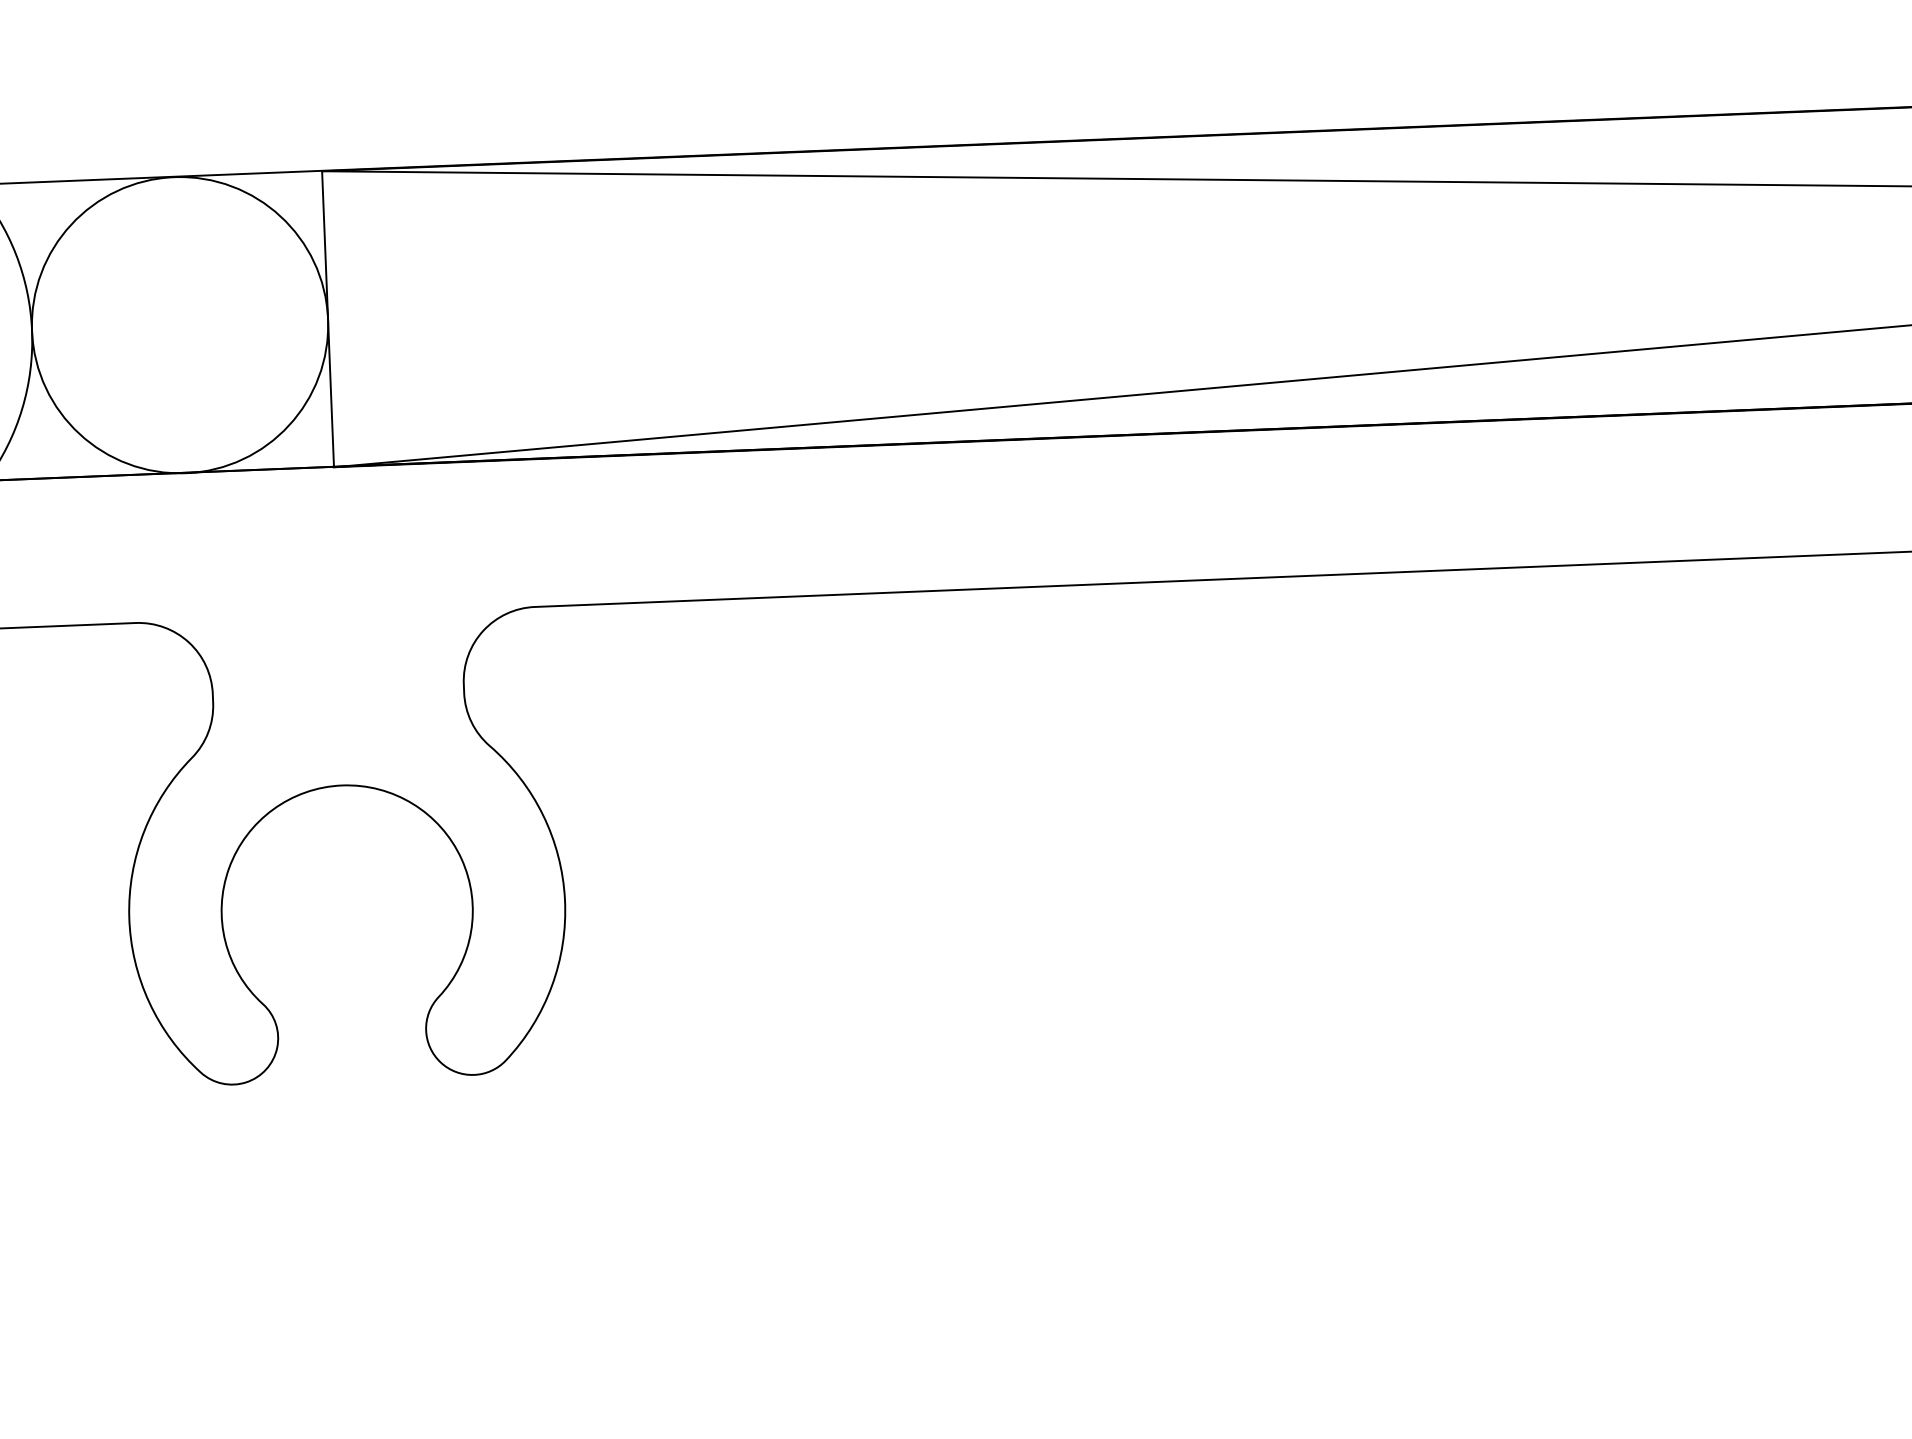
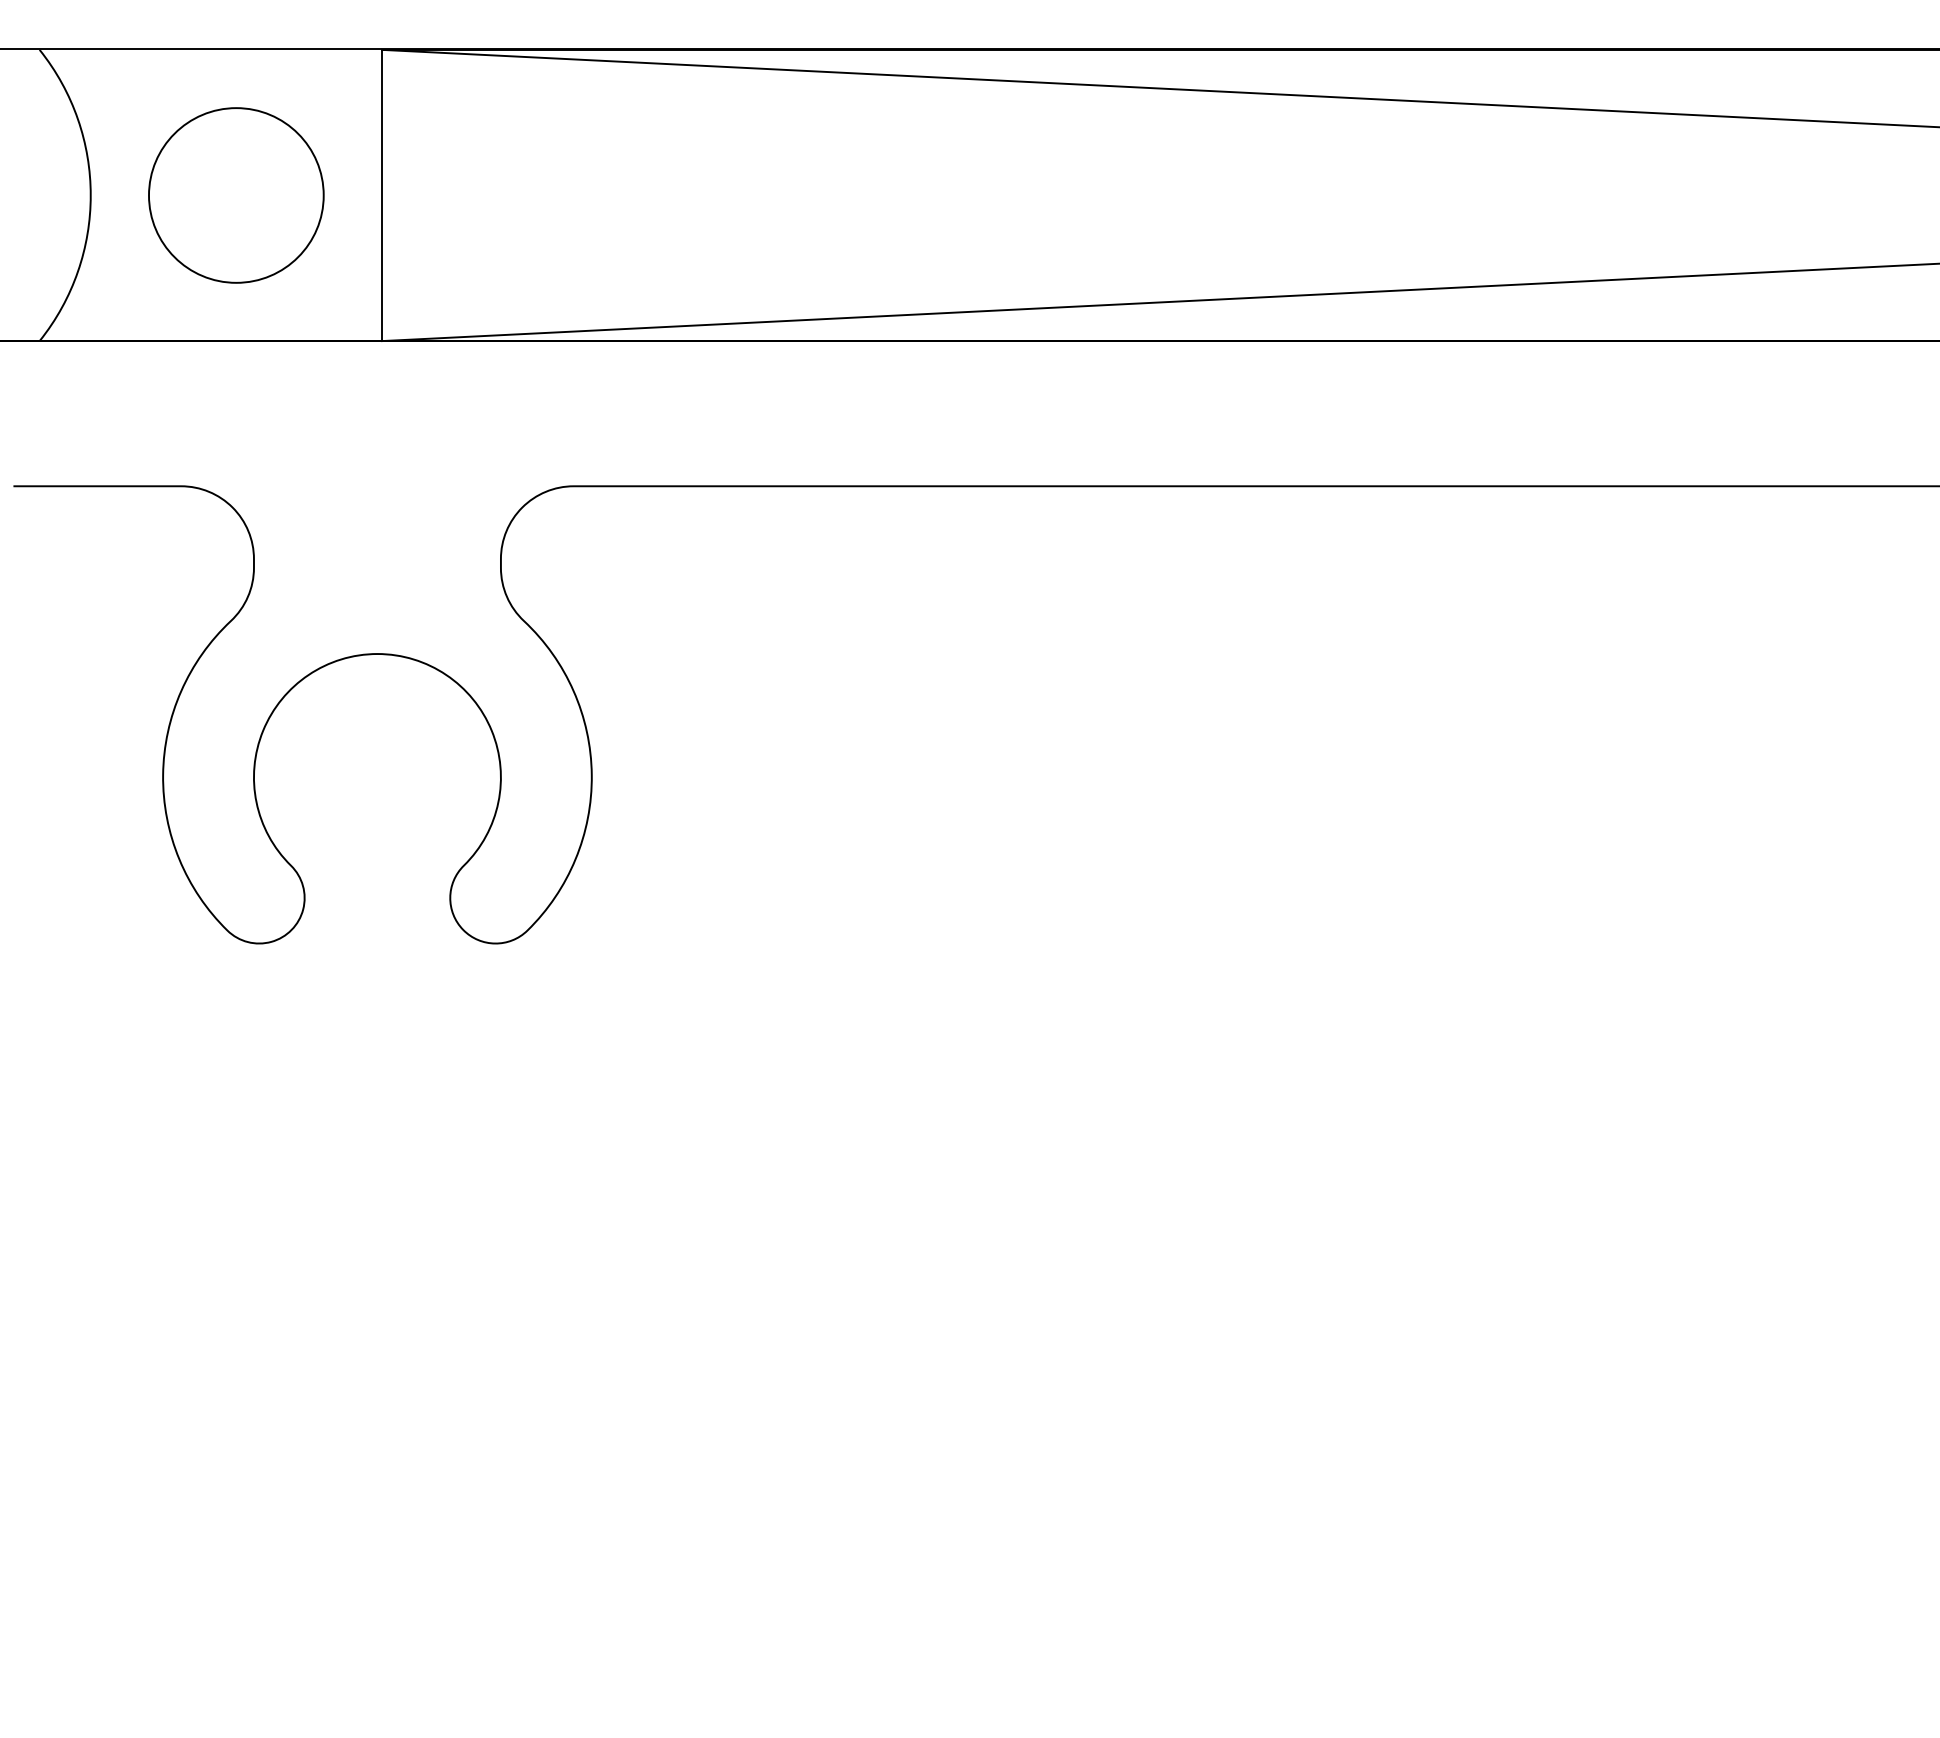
circle: (179, 325) -> (235, 195), size x0.6

